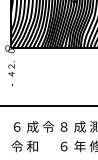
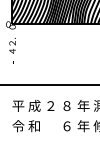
text: (16, 126) -> (17, 105), ６ -> 平
text: (48, 126) -> (50, 105), 令 -> ２
text: (79, 126) -> (83, 105), 成 -> 年

